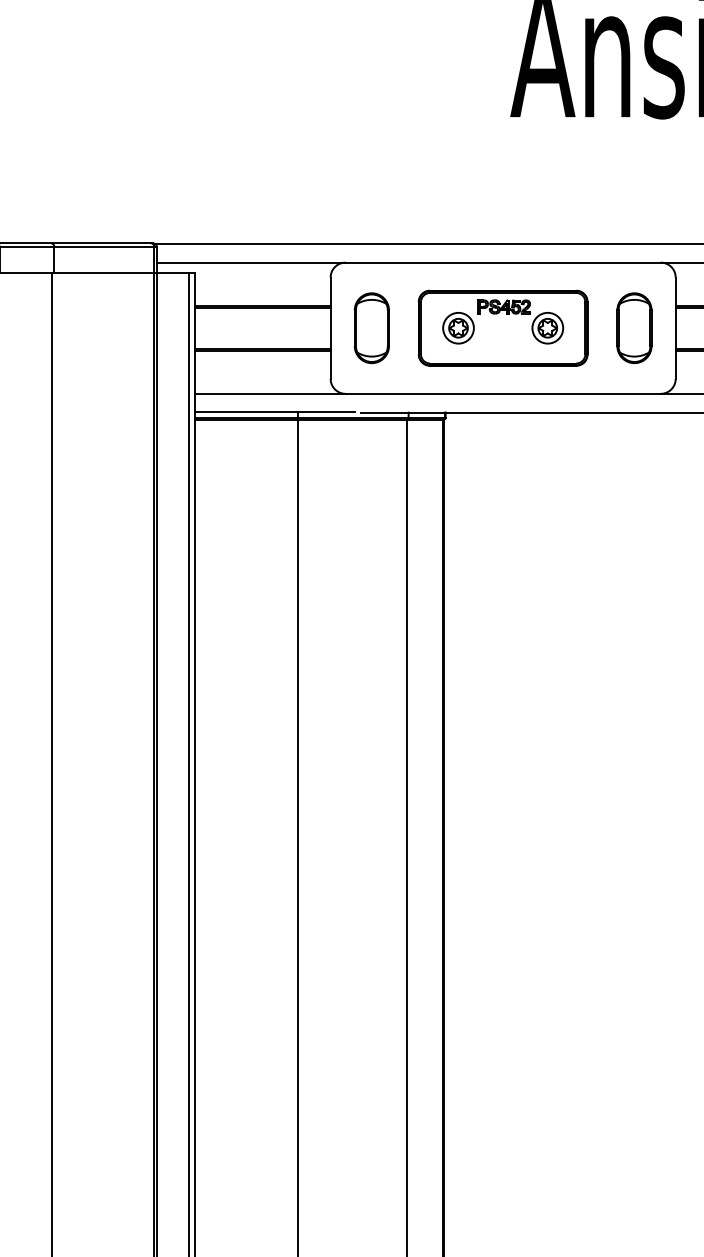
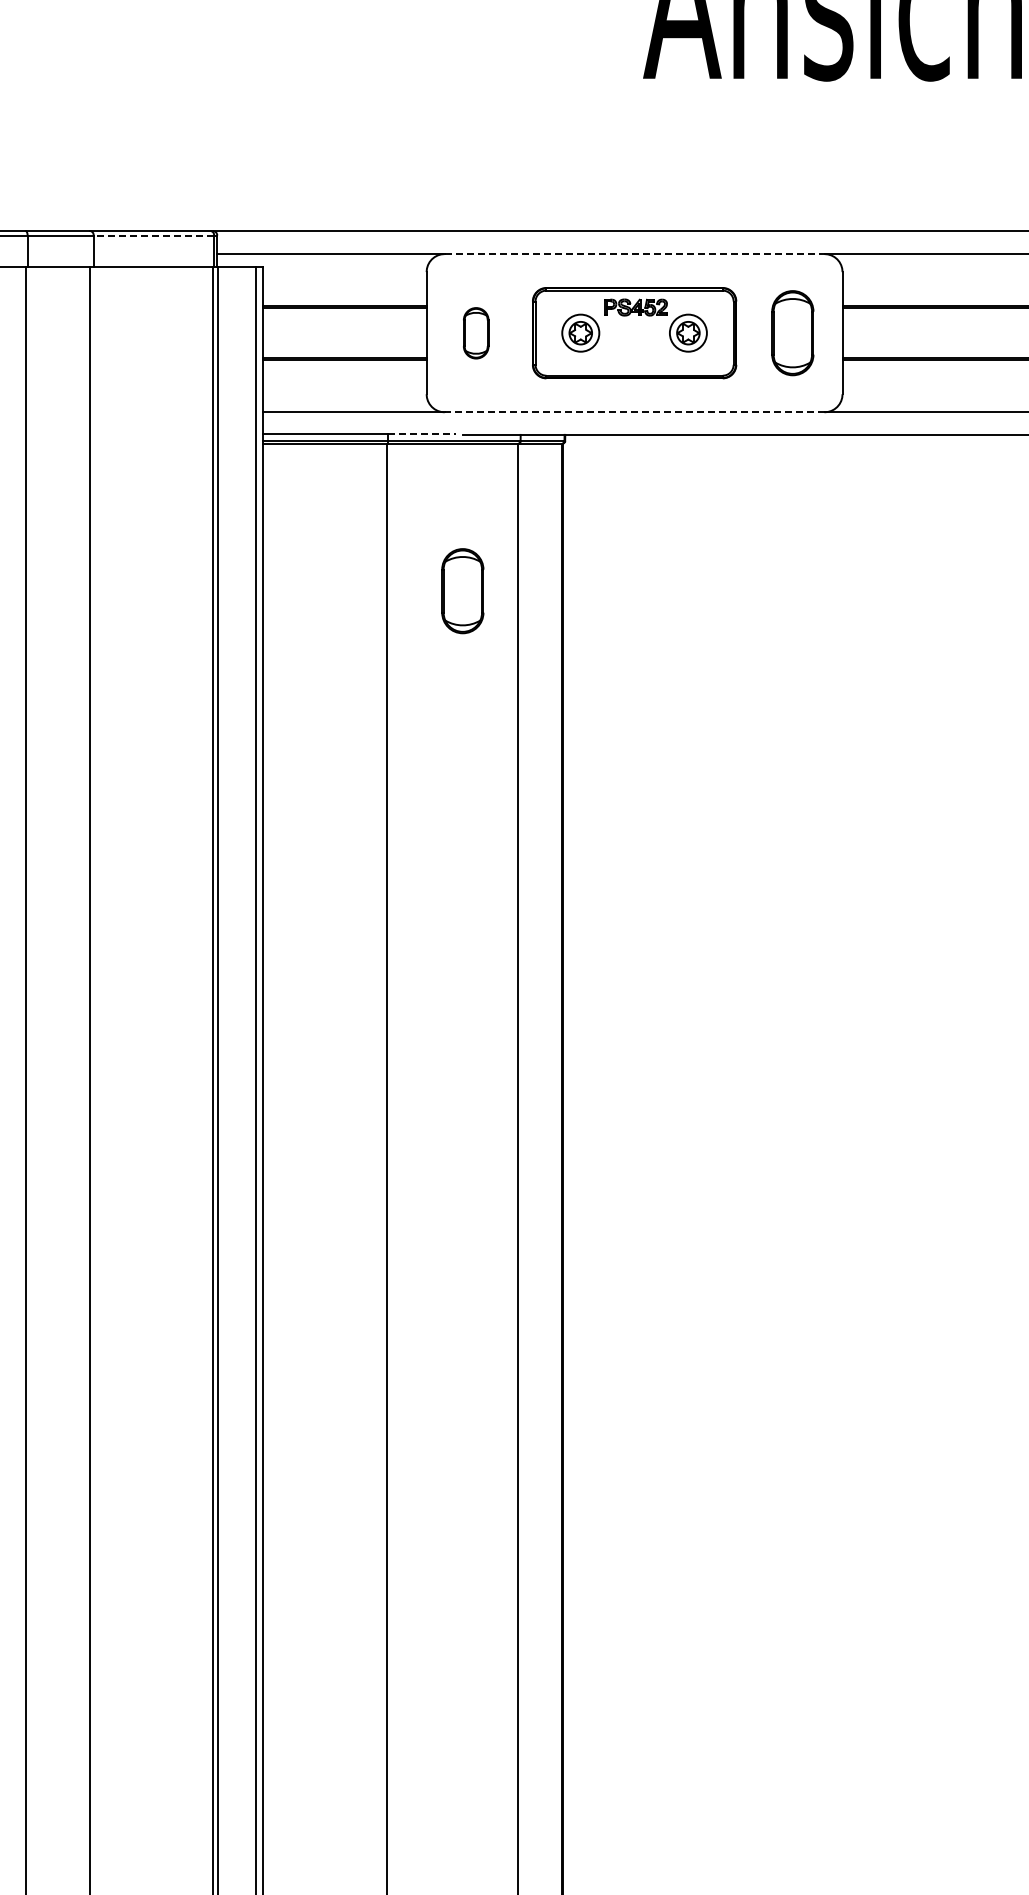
line: (104, 247) -> (153, 235), solid -> dashed
line: (503, 262) -> (634, 254), solid -> dashed
part: (371, 328) -> (475, 333), size x0.6
line: (503, 394) -> (634, 412), solid -> dashed
line: (327, 412) -> (422, 434), solid -> dashed
part: (360, 542) -> (462, 591), added

